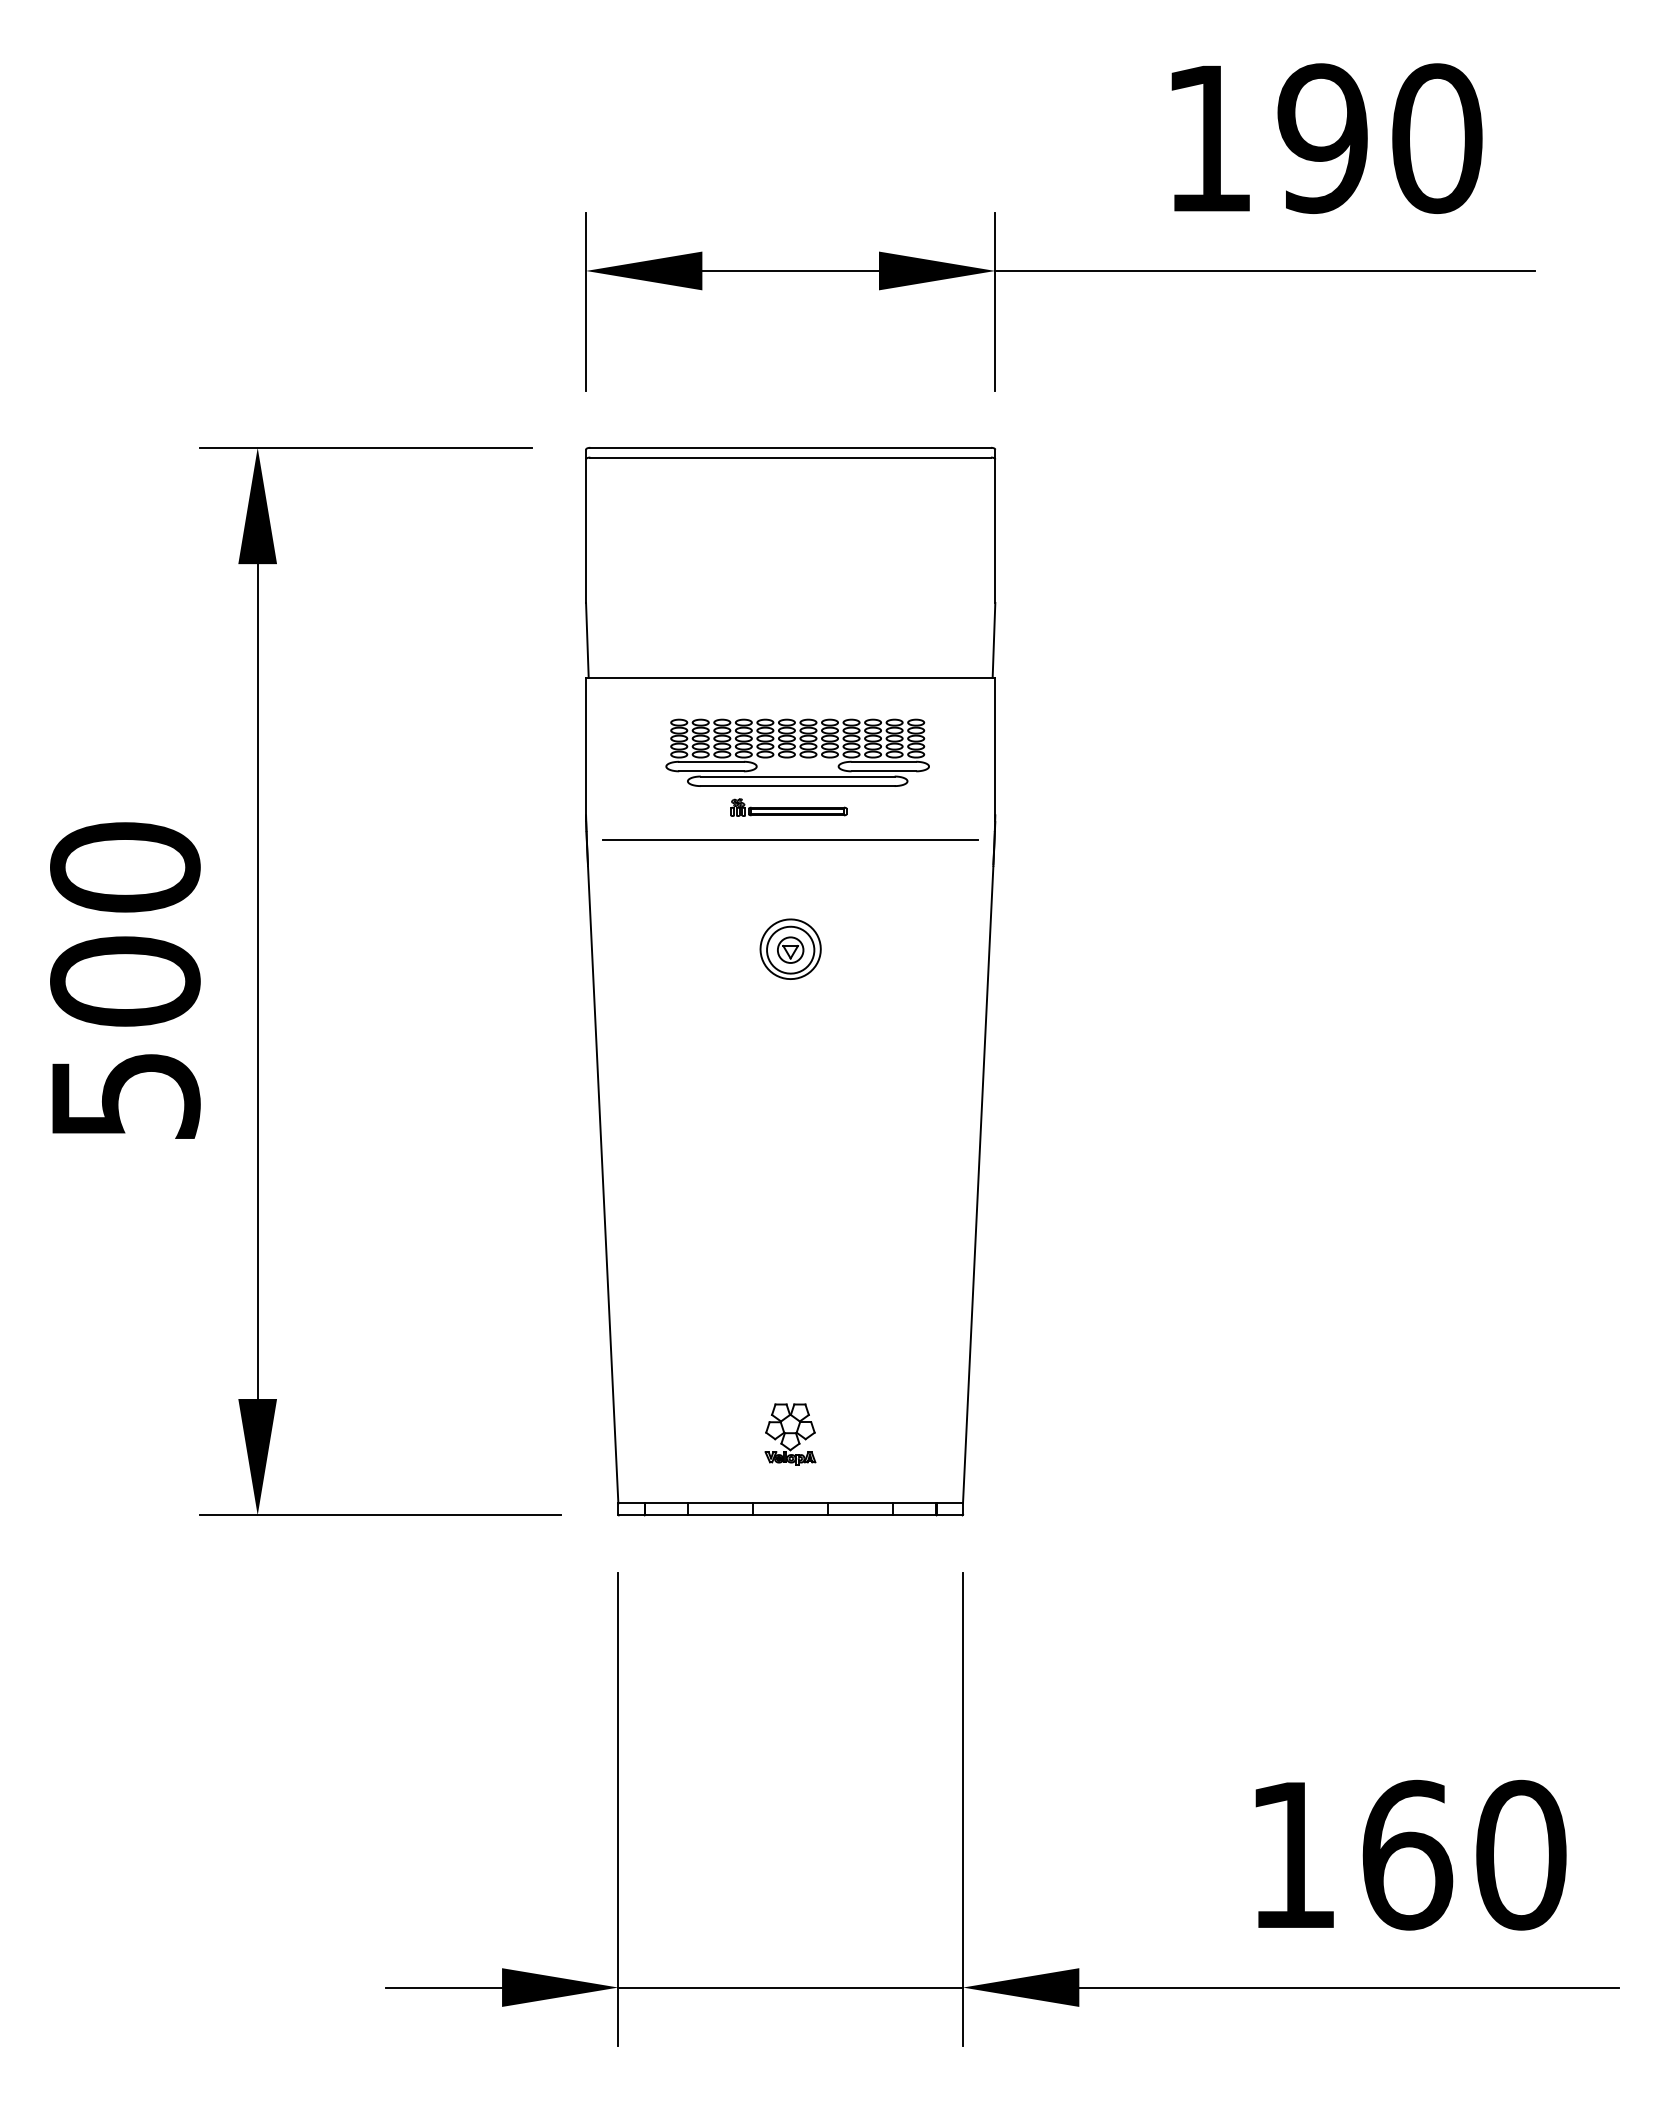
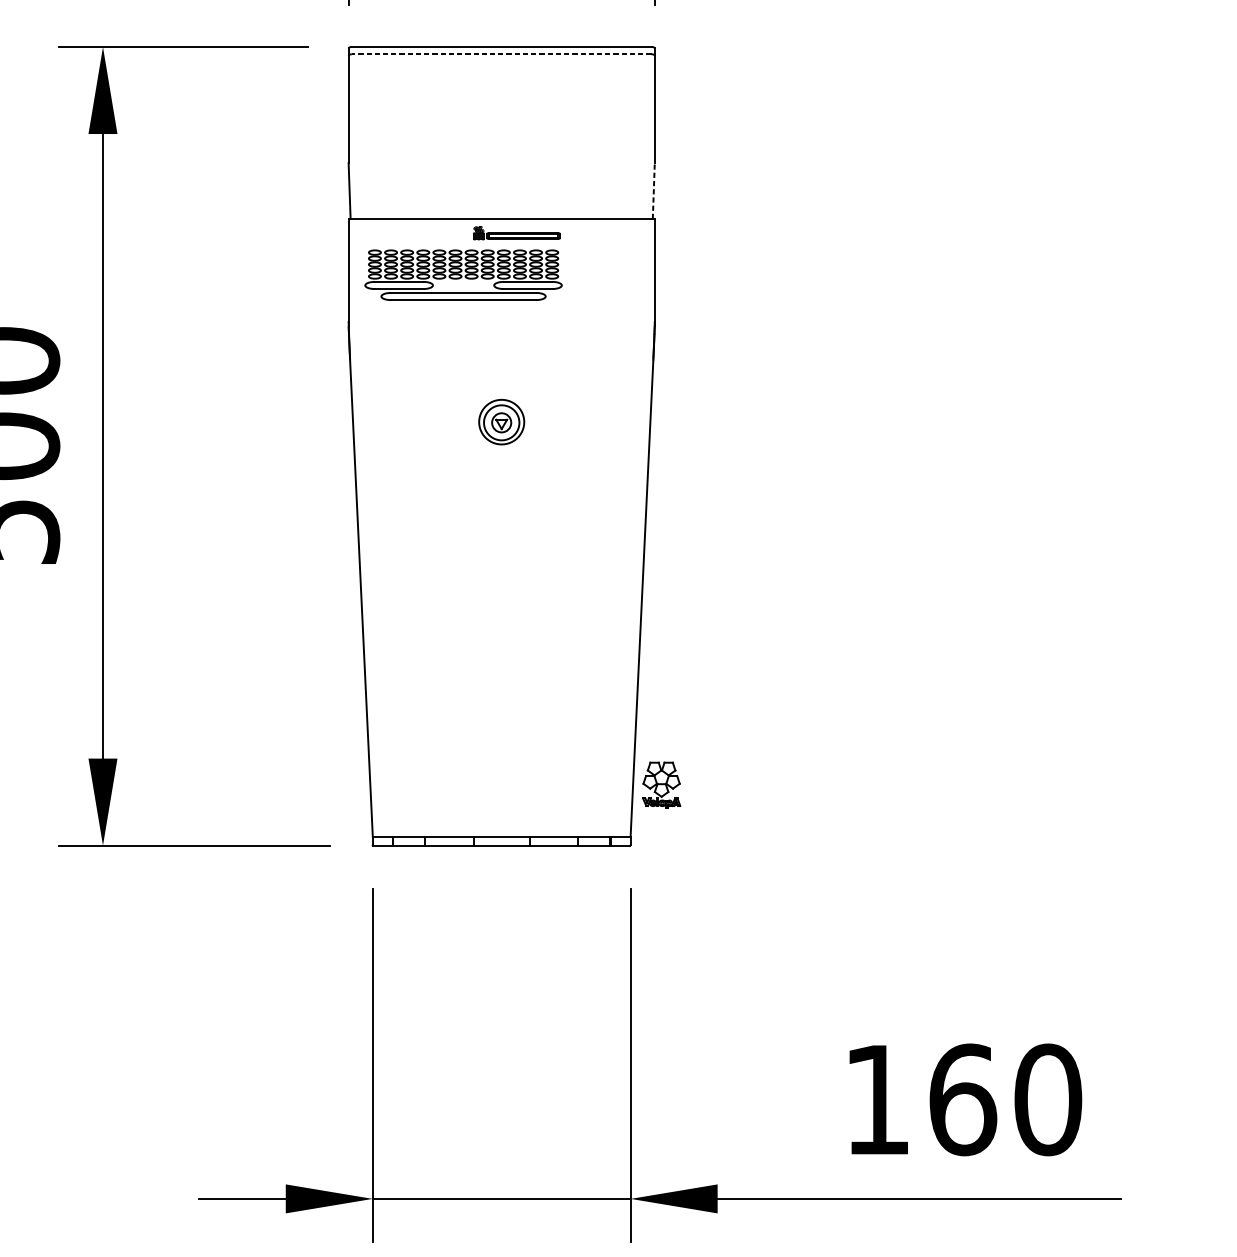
line: (790, 457) -> (501, 54), solid -> dashed
line: (994, 639) -> (654, 190), solid -> dashed
part: (797, 752) -> (463, 274), moved
part: (788, 807) -> (516, 233), moved
line: (790, 839) -> (501, 340), removed
part: (790, 1434) -> (661, 785), moved

